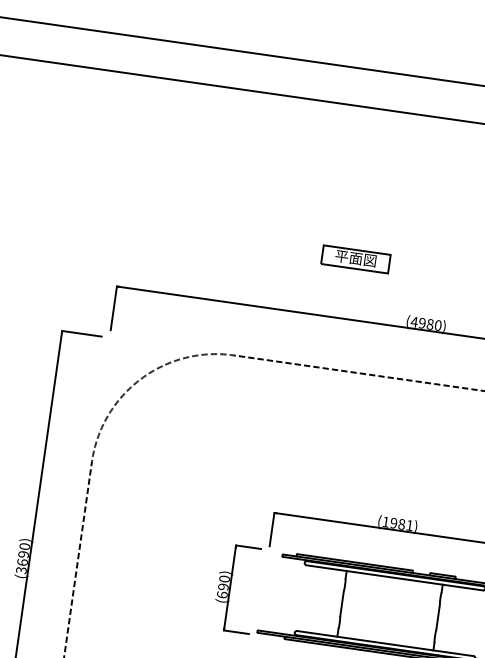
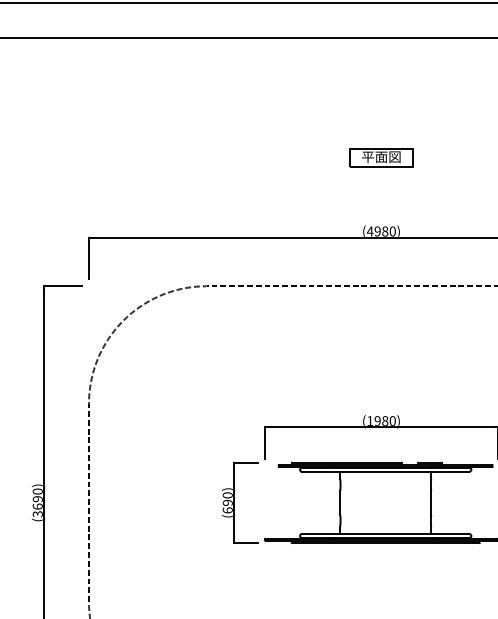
part: (355, 258) -> (381, 157), moved
text: (409, 524) -> (392, 420), (1981) -> (1980)

